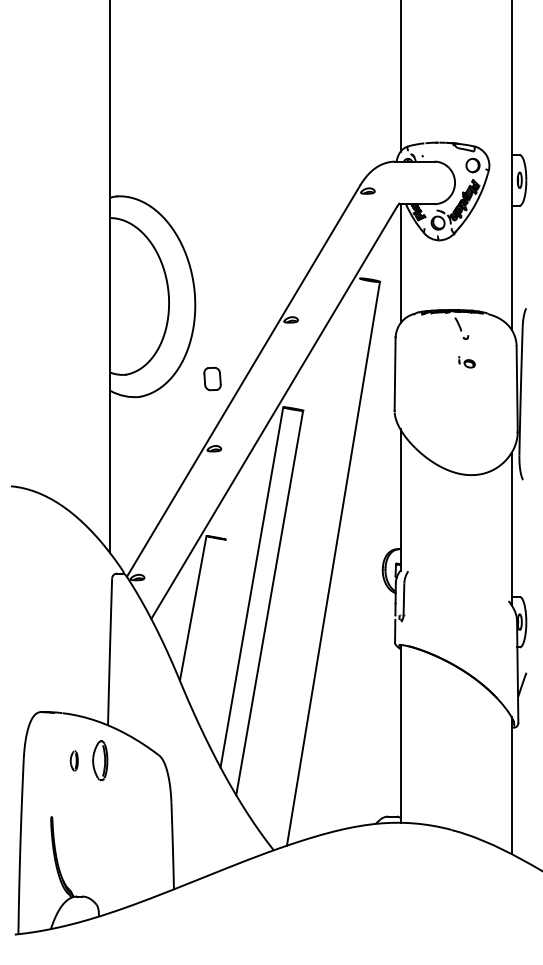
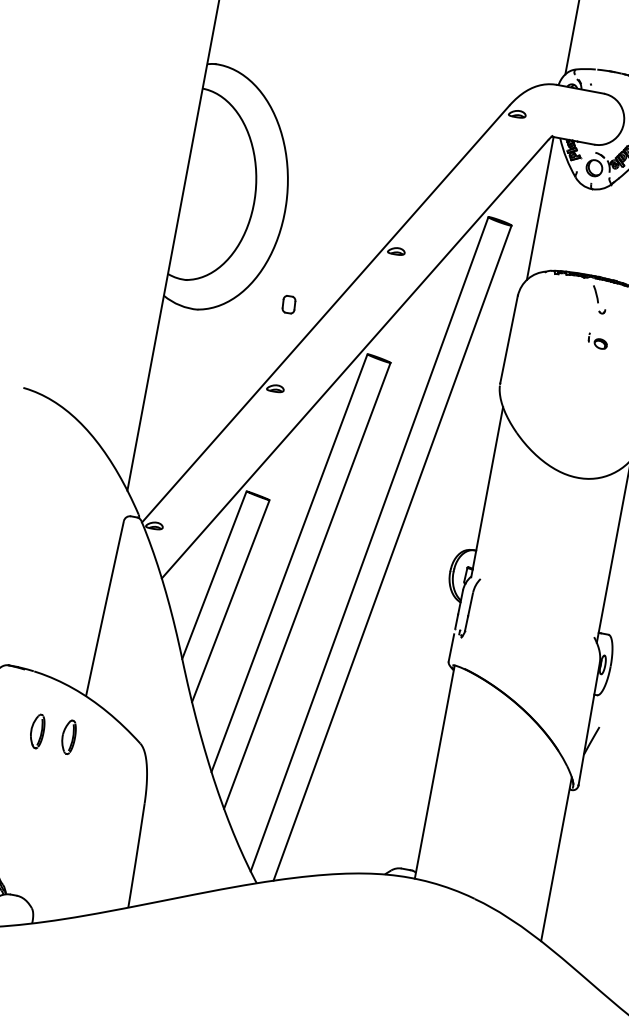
part: (212, 379) -> (288, 305), size x0.62
line: (313, 559) -> (369, 543), added
line: (210, 626) -> (231, 600), added
part: (74, 760) -> (37, 730), size x1.43
part: (100, 760) -> (69, 736), size x0.71

